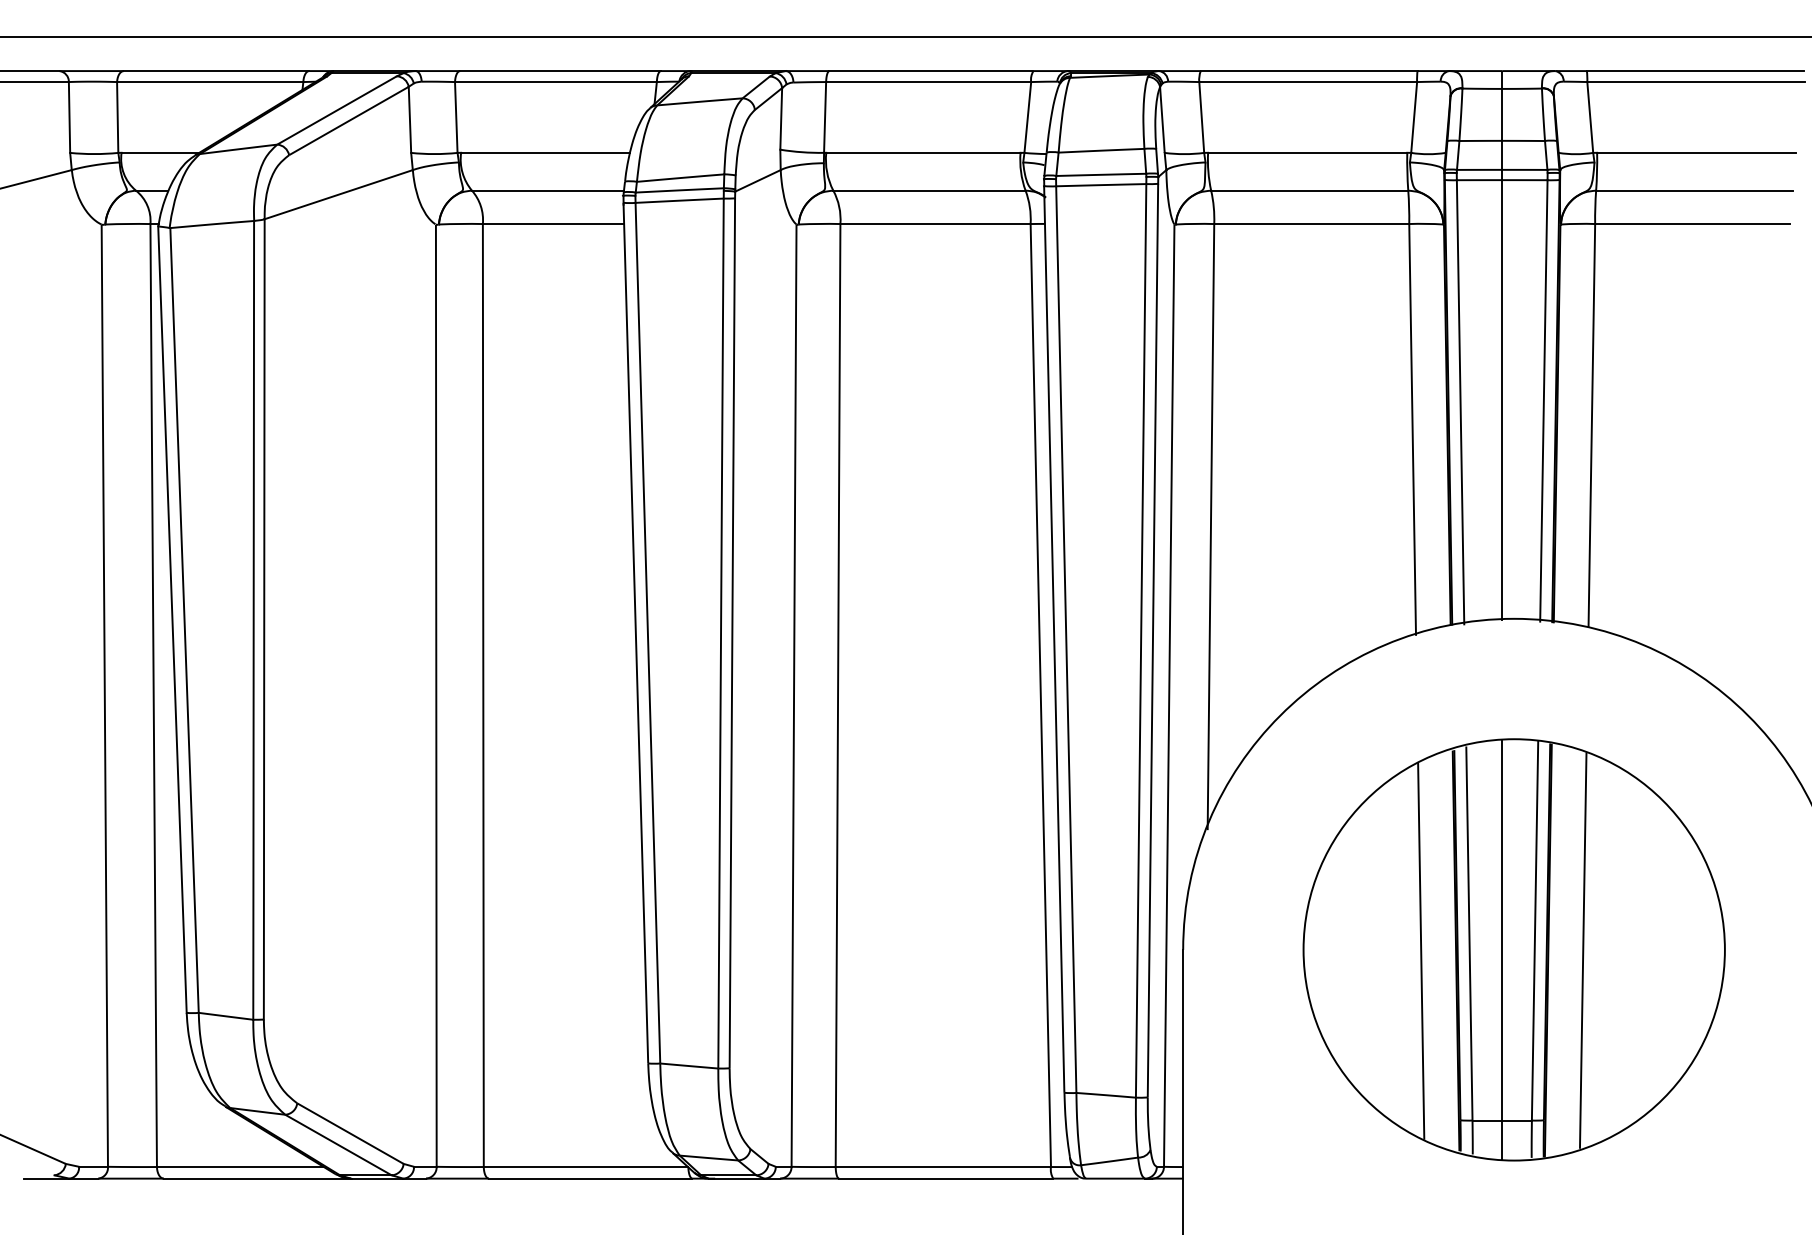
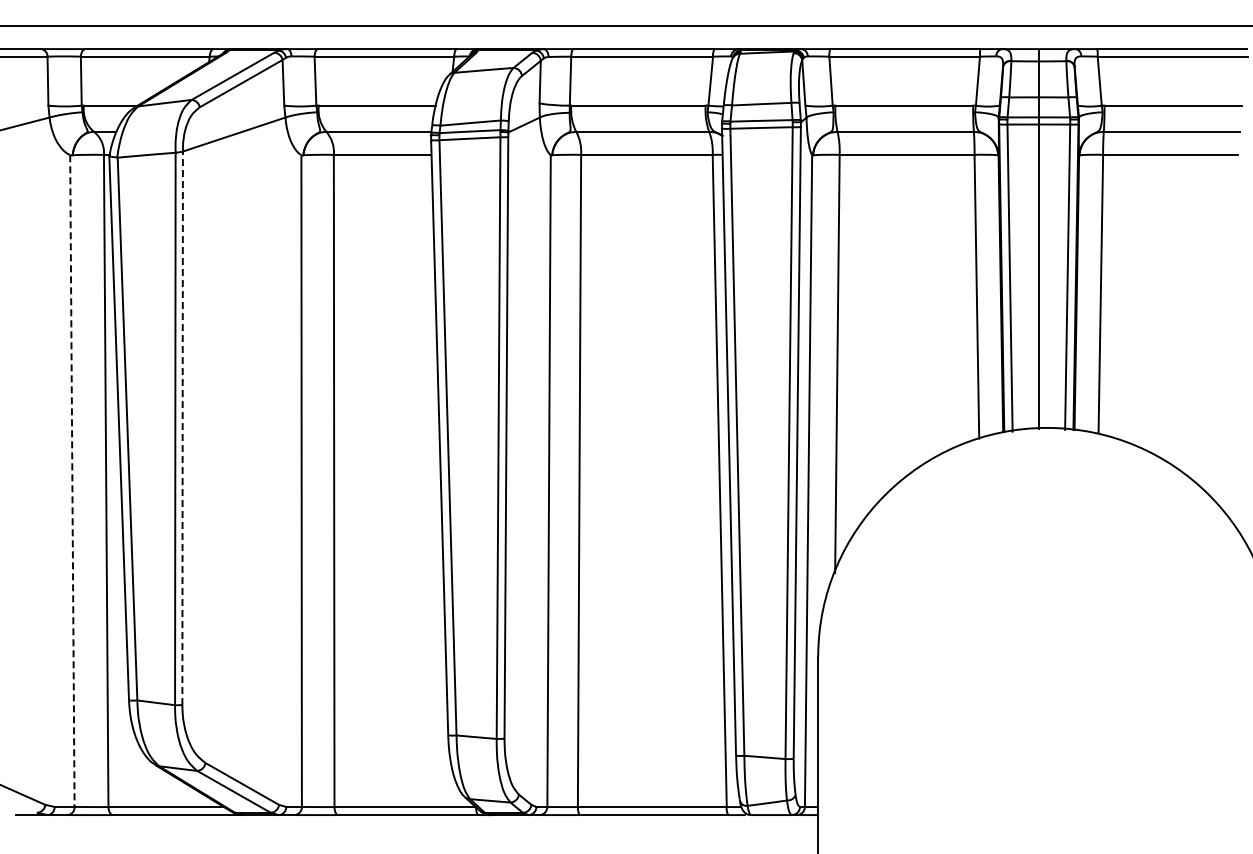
line: (264, 619) -> (182, 428), solid -> dashed
line: (104, 697) -> (72, 482), solid -> dashed
part: (1513, 949) -> (1046, 656), removed

